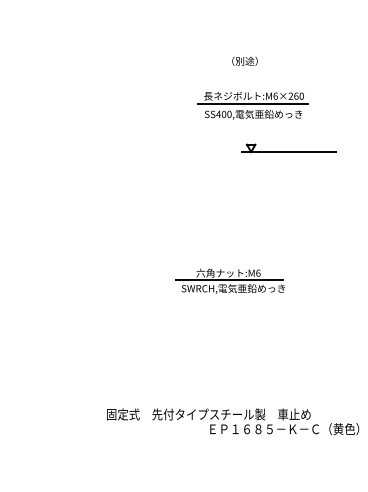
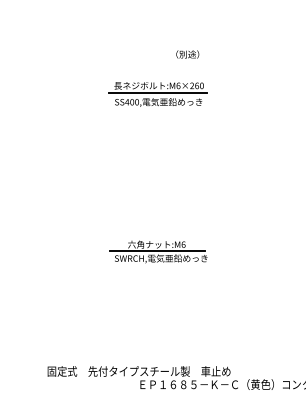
text: (244, 60) -> (187, 53), moved
part: (252, 105) -> (157, 94), moved
part: (288, 148) -> (210, 132), removed

